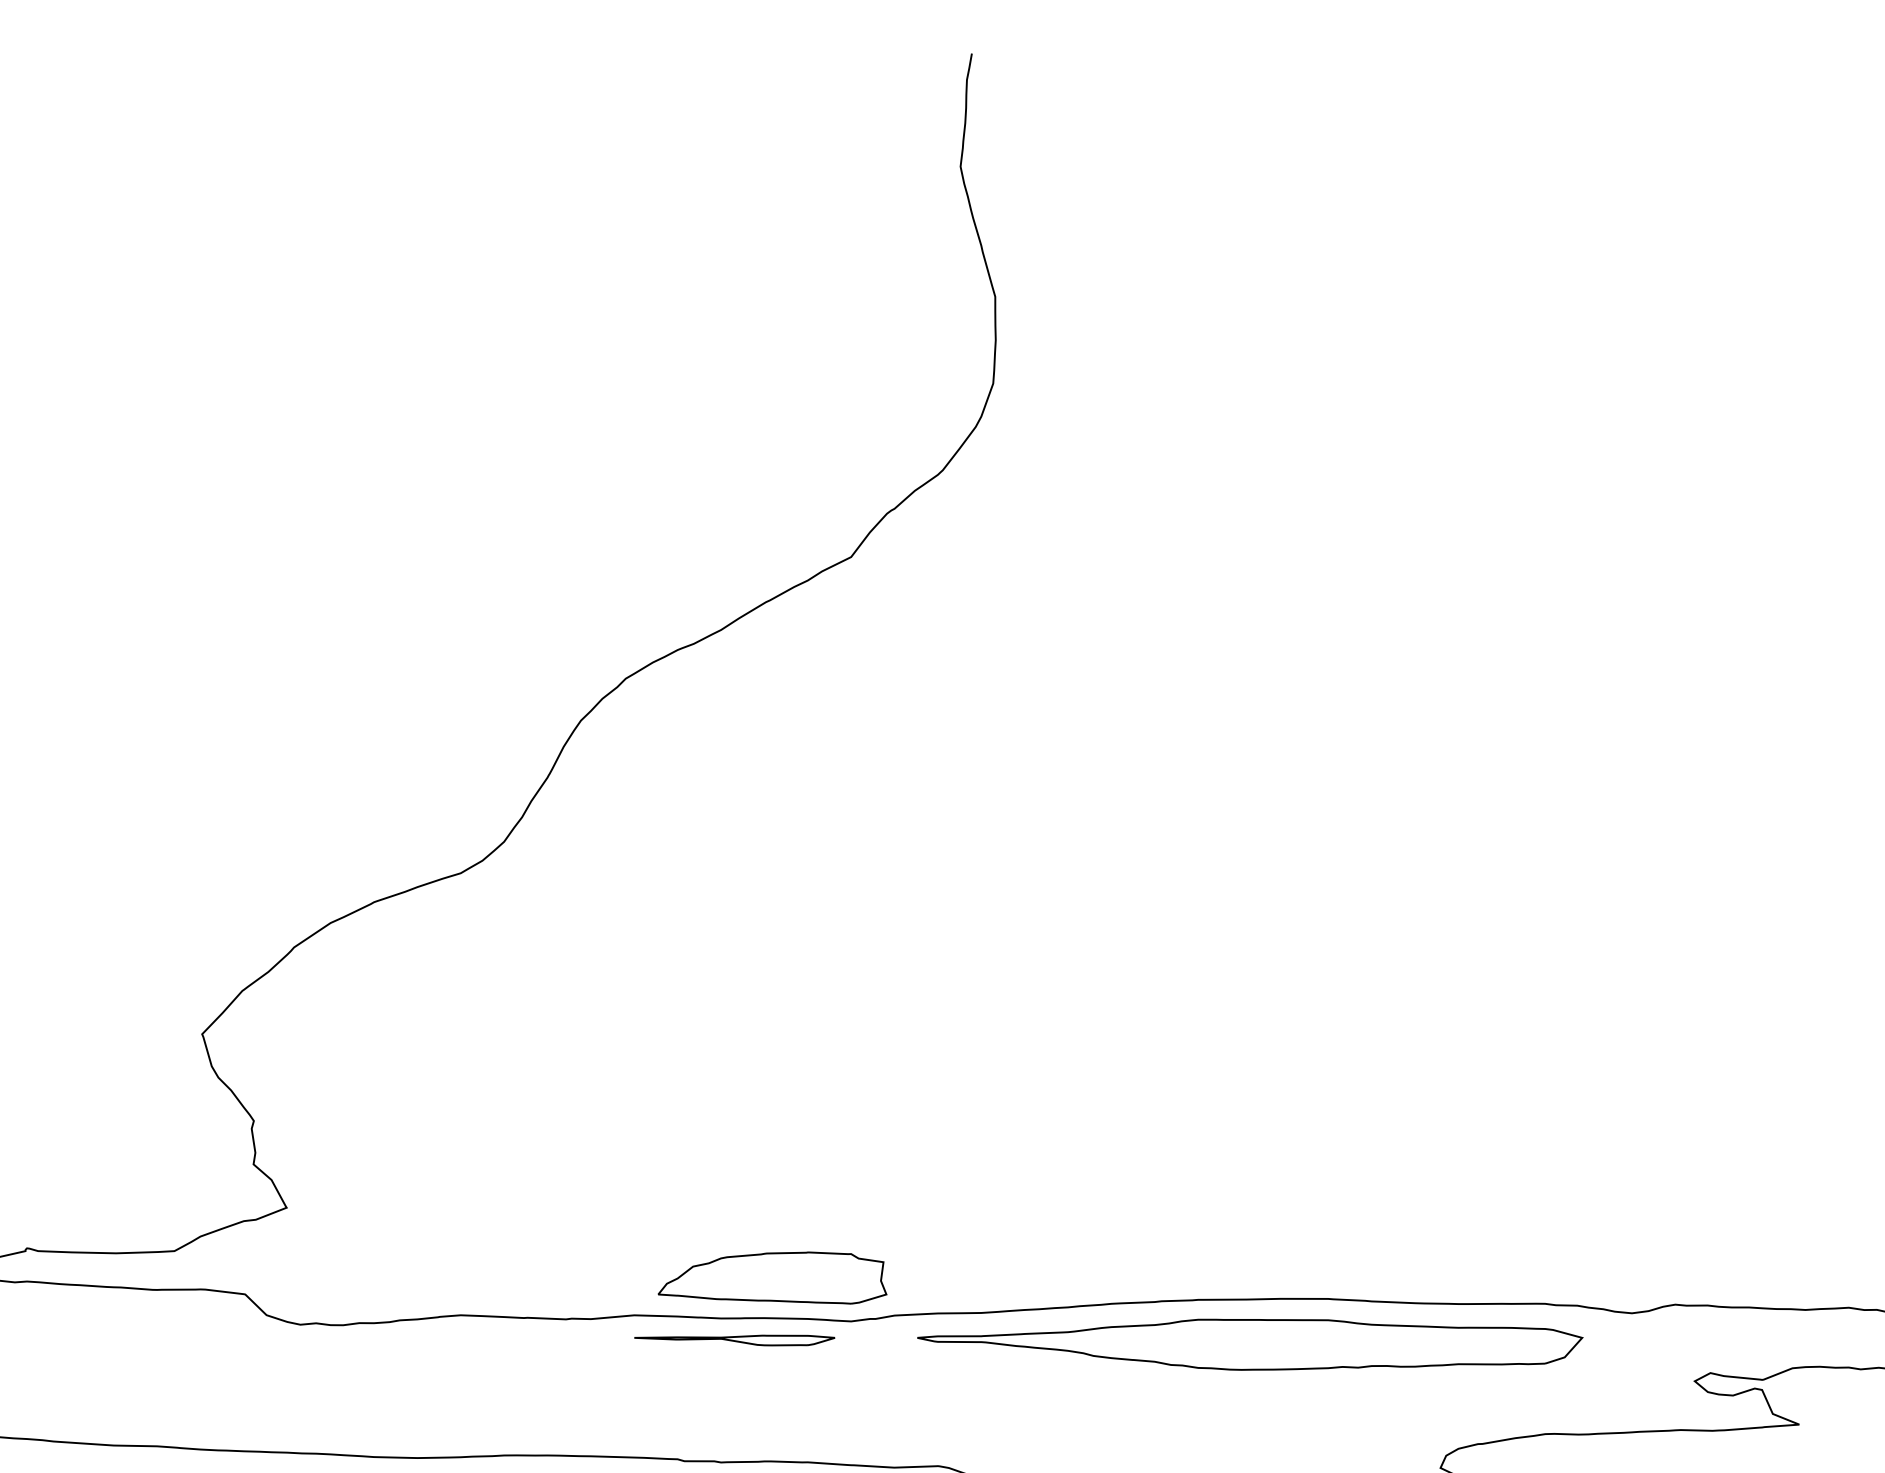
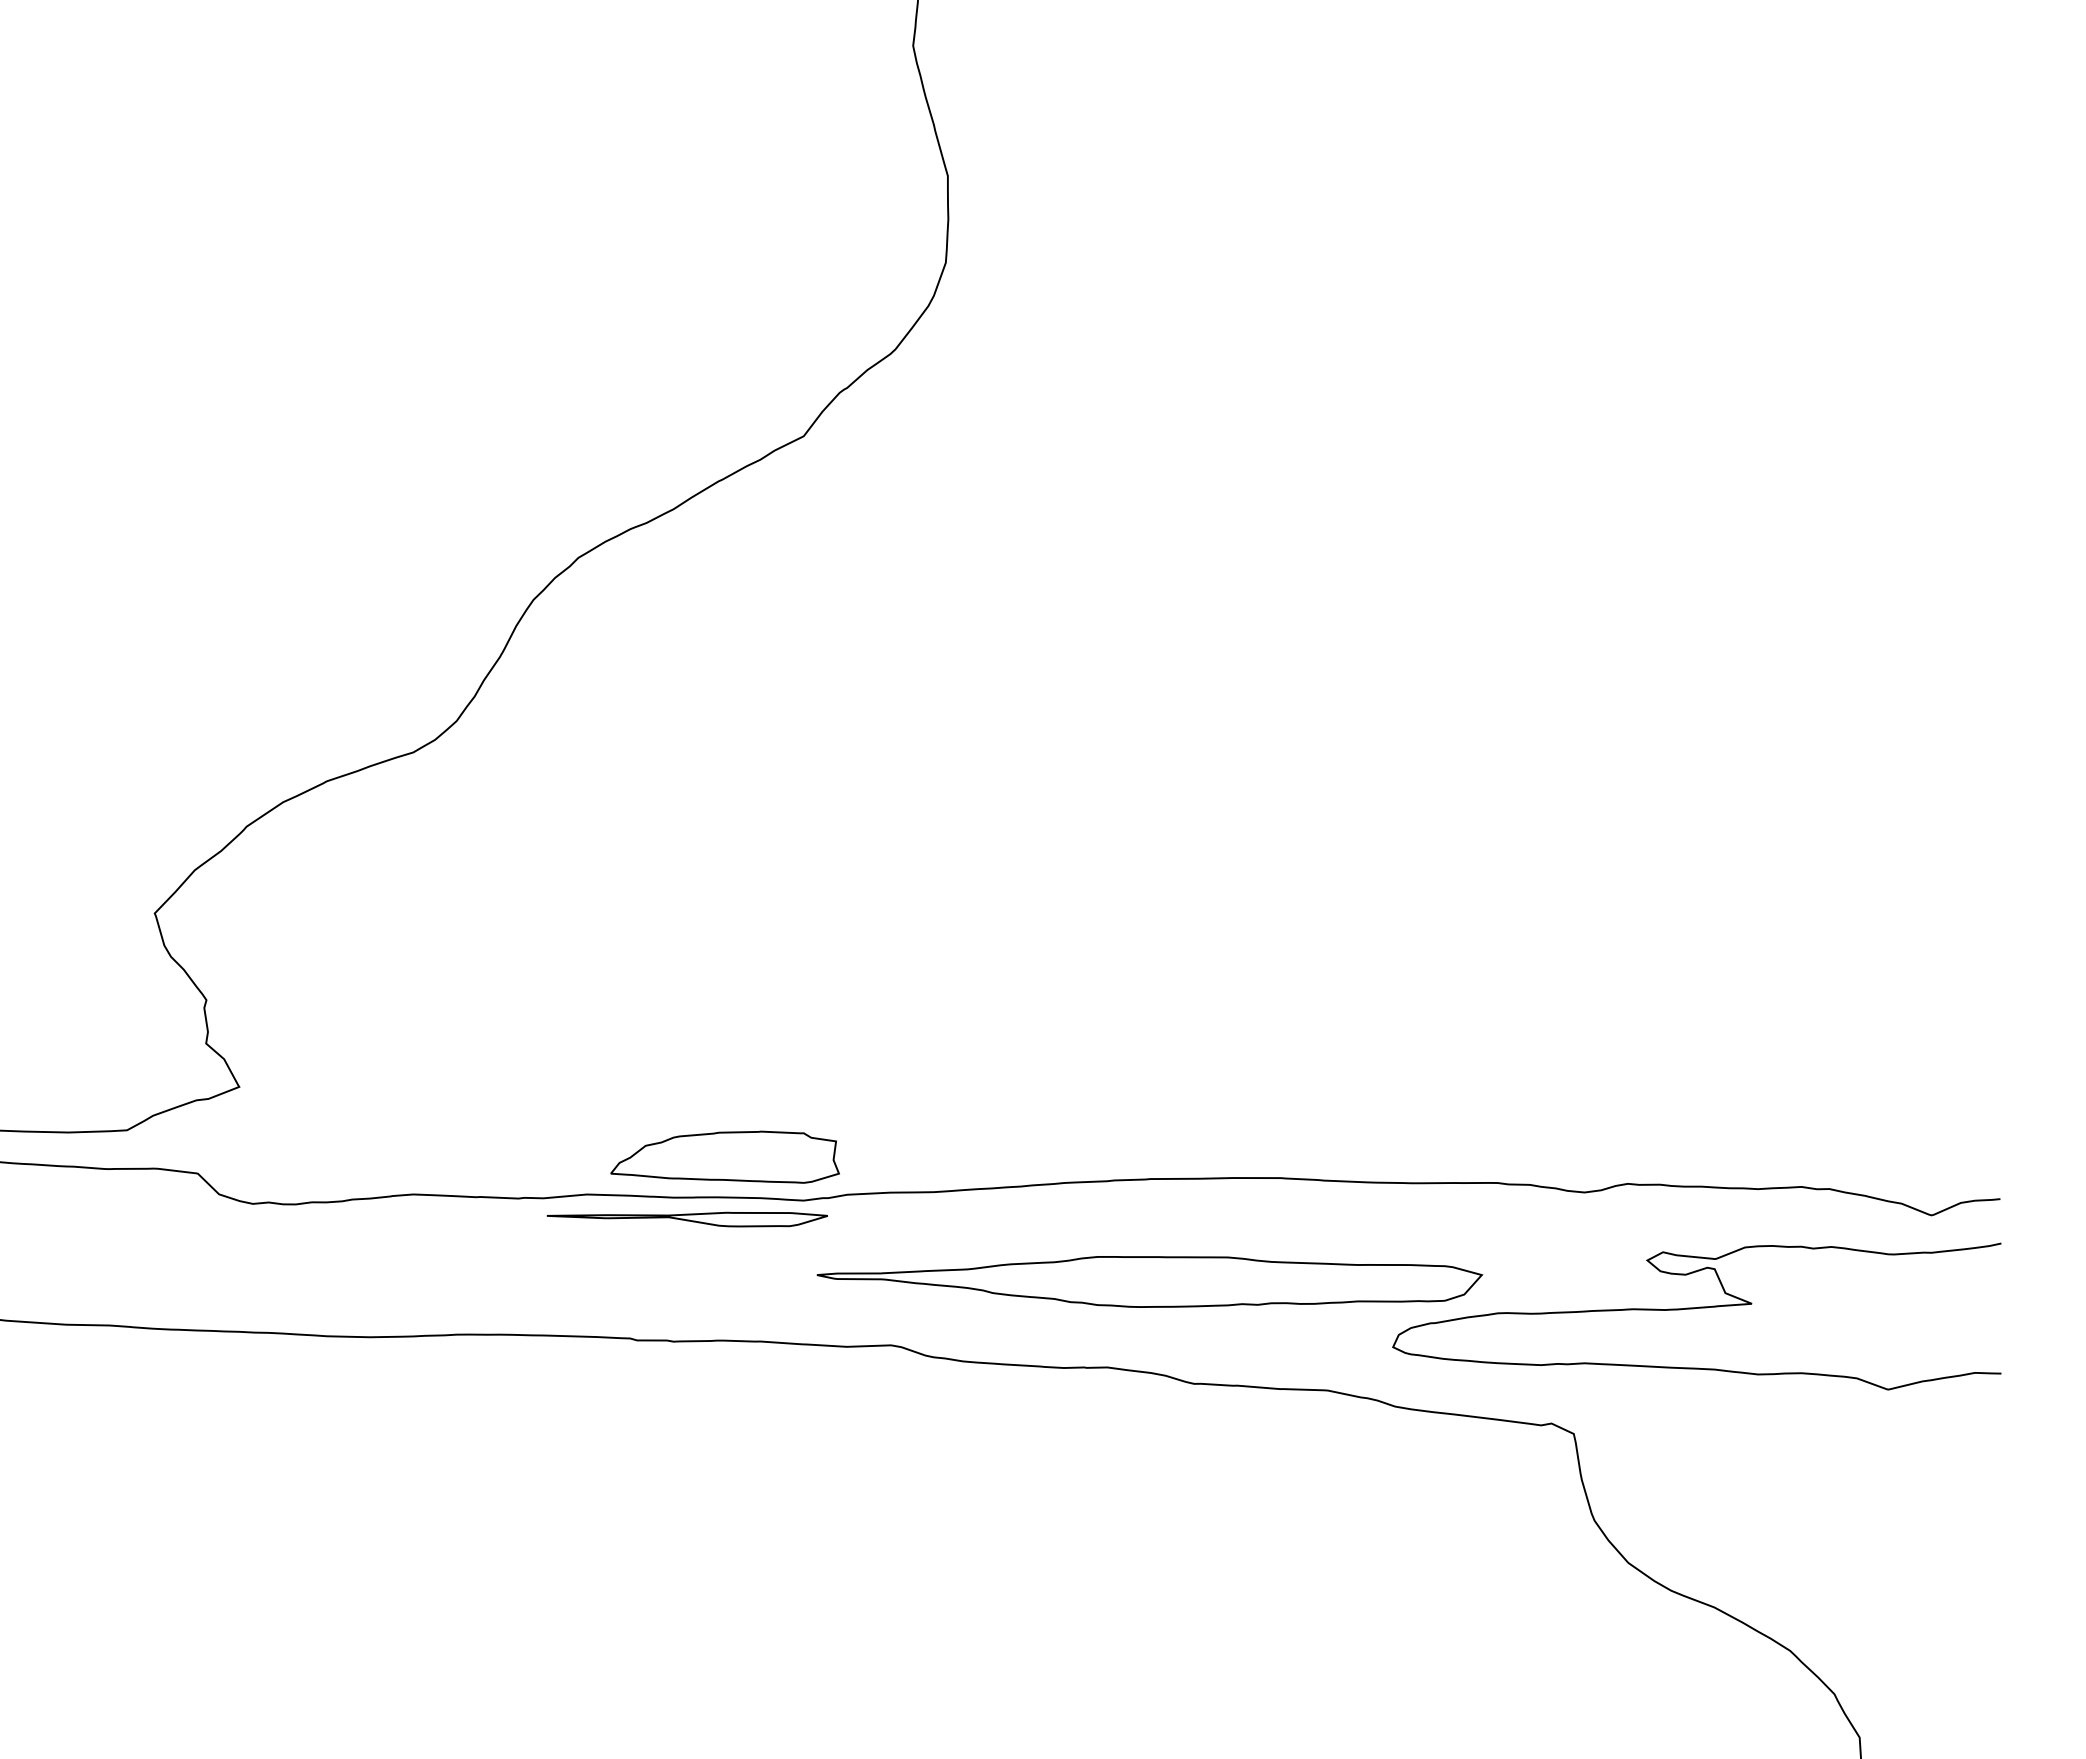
part: (733, 1340) -> (686, 1219), size x1.4
part: (1249, 1344) -> (1149, 1281), moved

